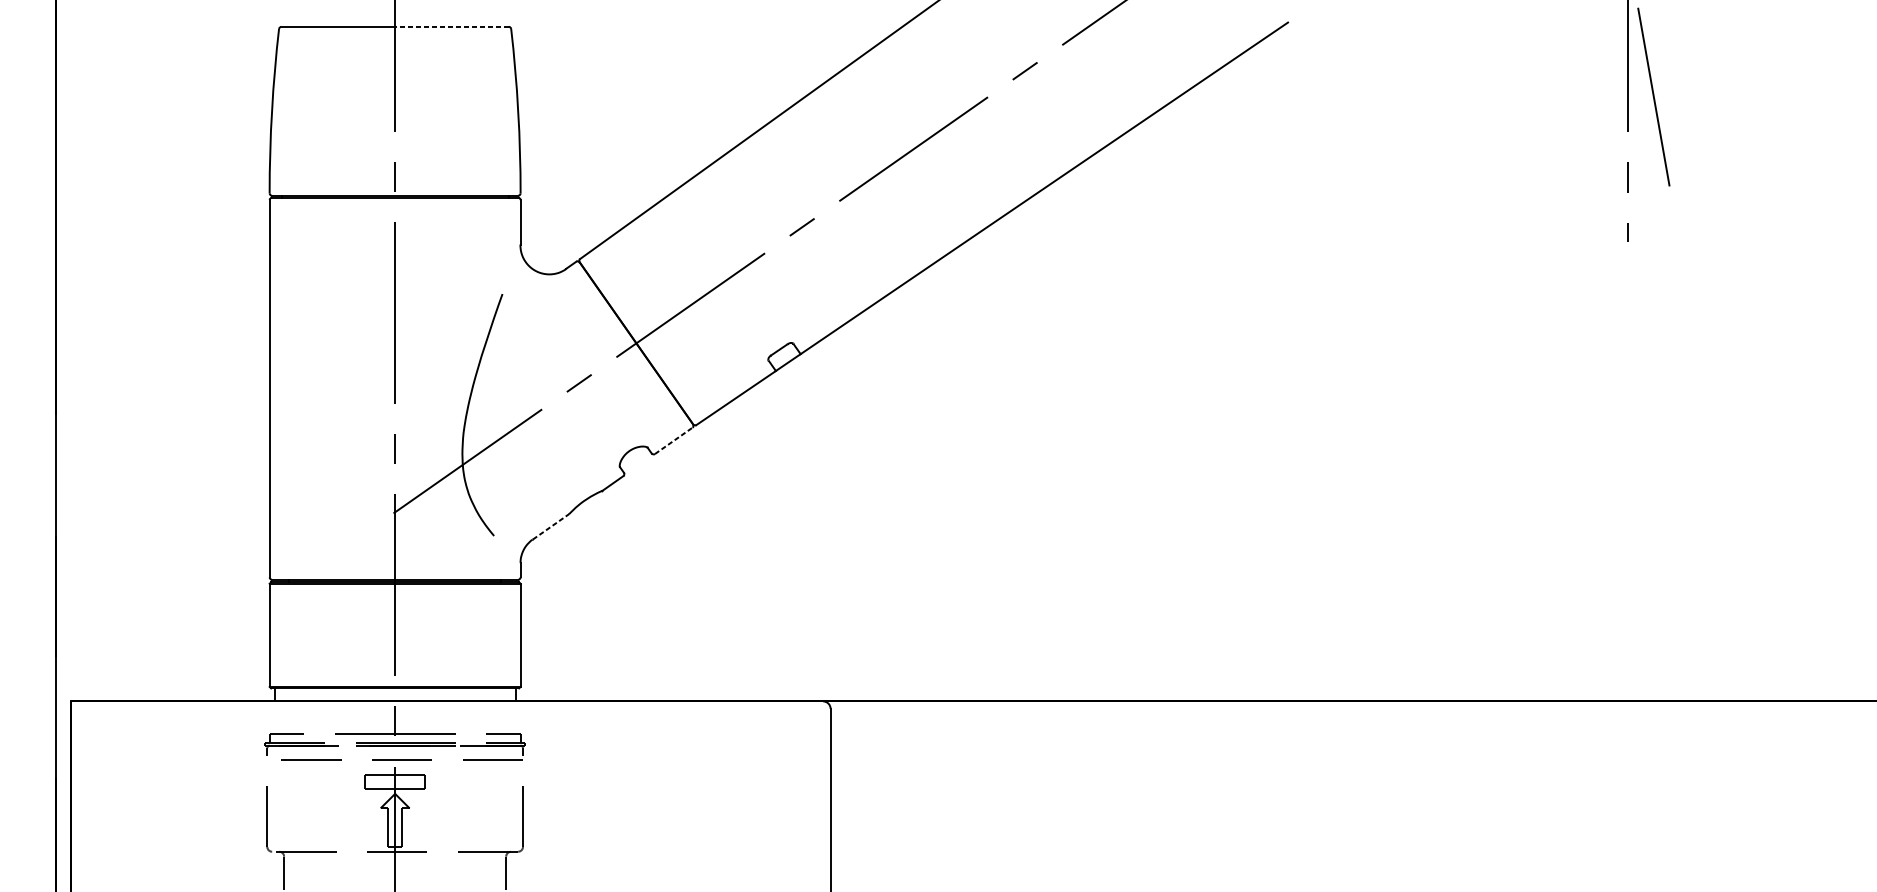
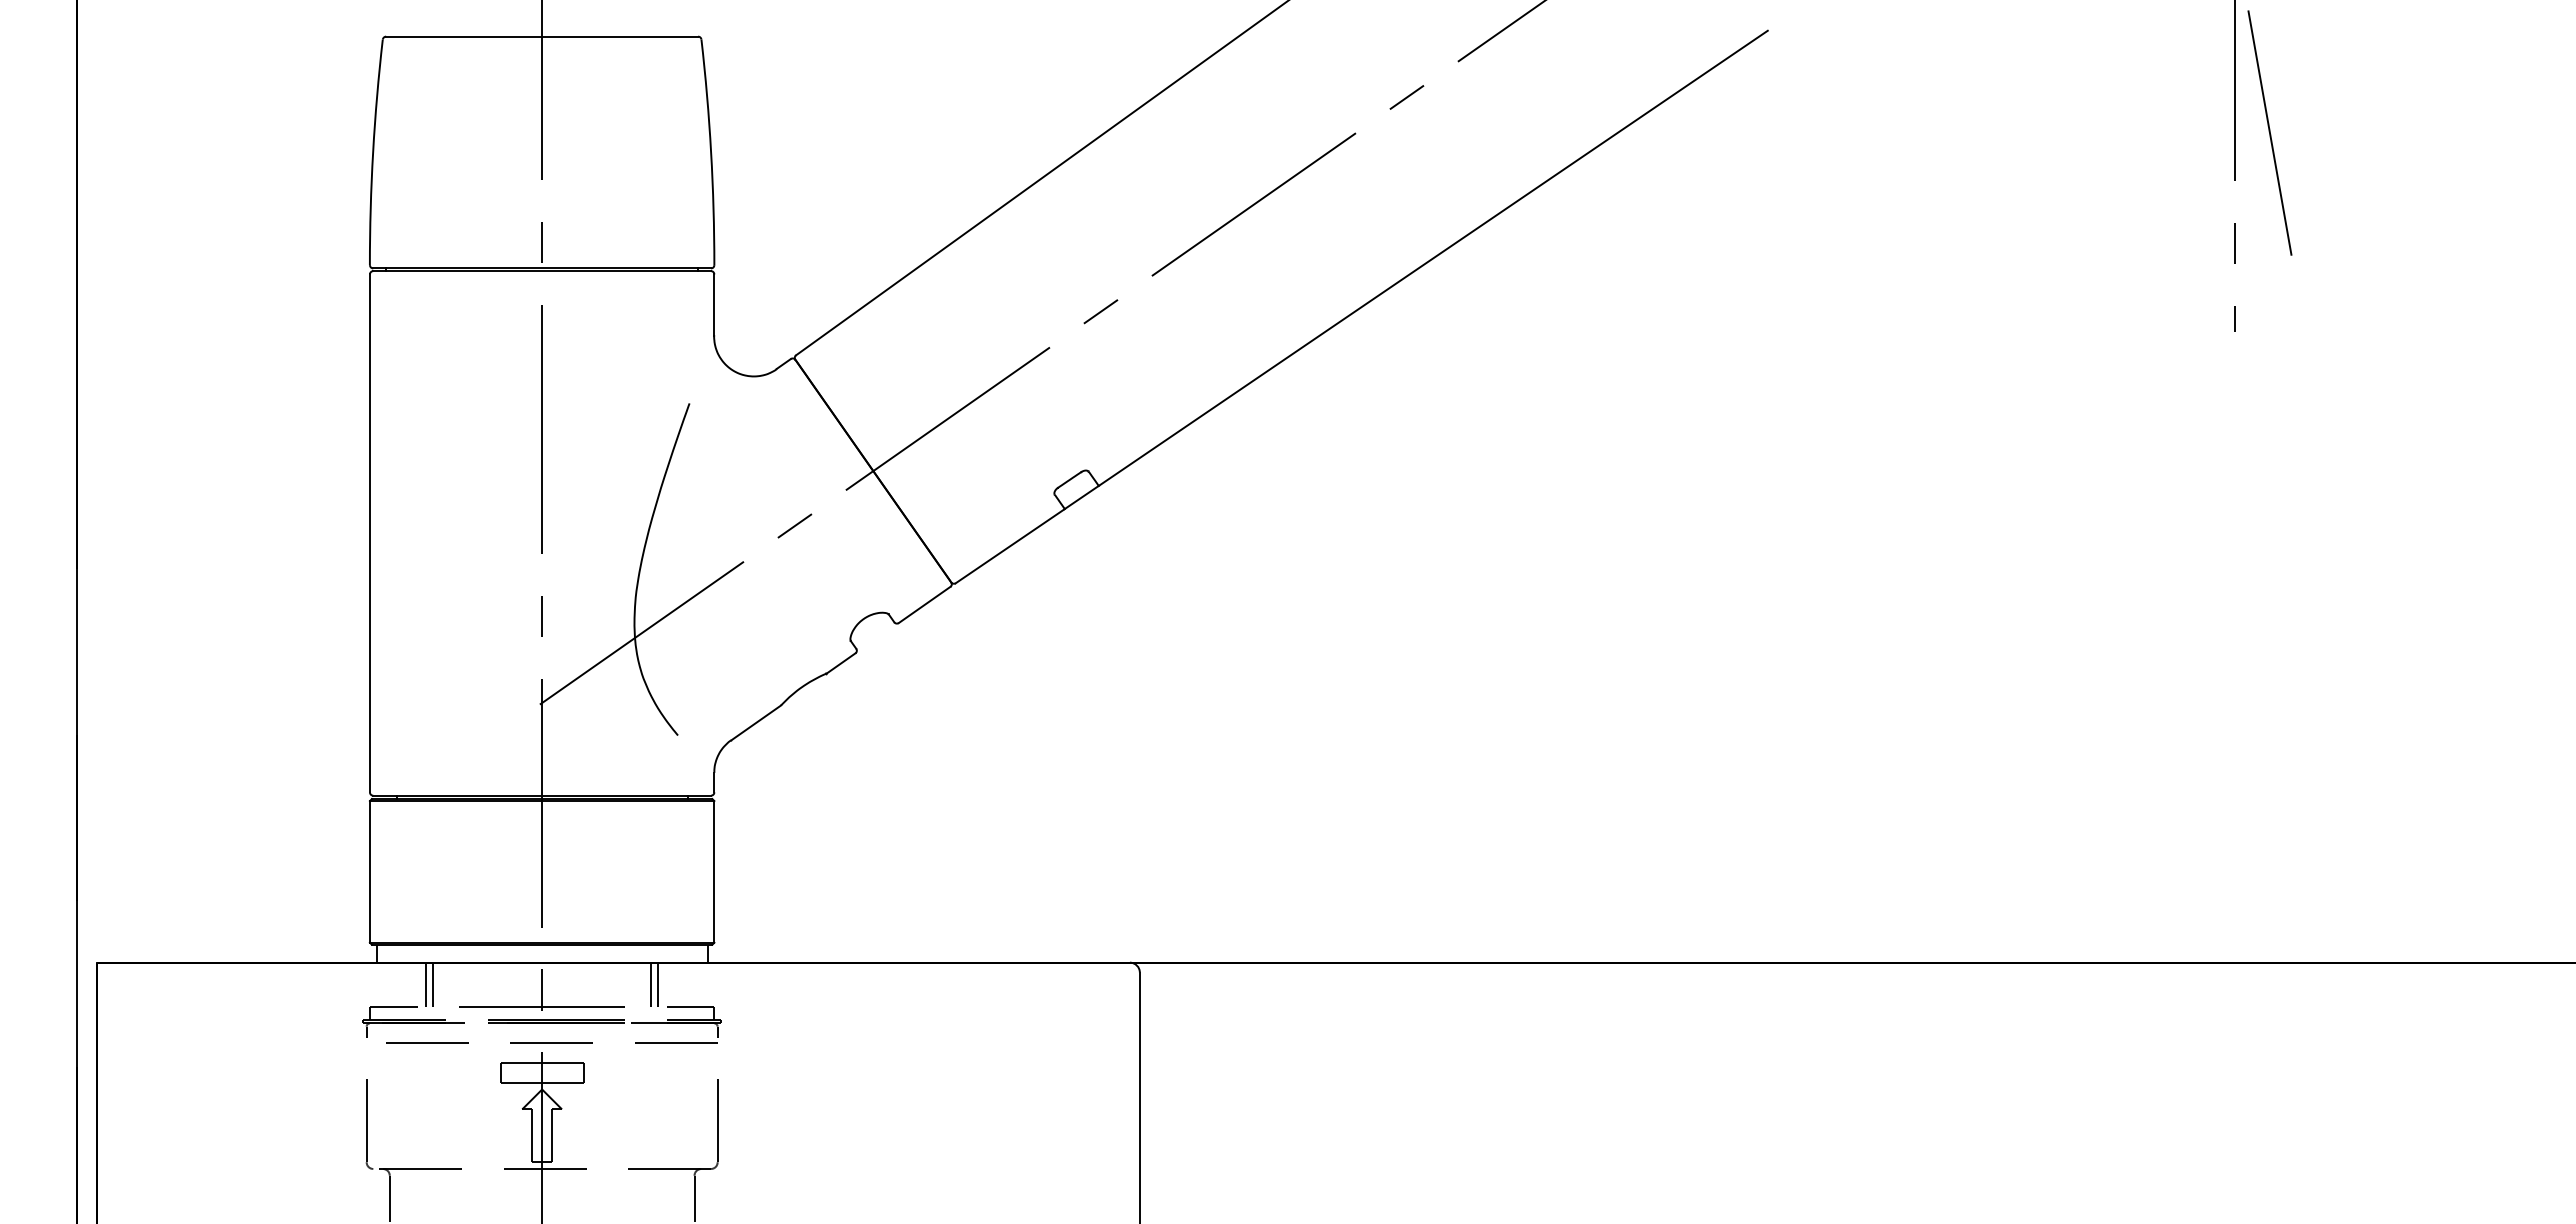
line: (451, 26) -> (619, 36), dashed -> solid
line: (674, 440) -> (925, 604), dashed -> solid
line: (551, 526) -> (756, 722), dashed -> solid
line: (310, 717) -> (426, 984), added
line: (315, 717) -> (432, 984), added
line: (474, 717) -> (651, 984), added
line: (479, 717) -> (658, 984), added

